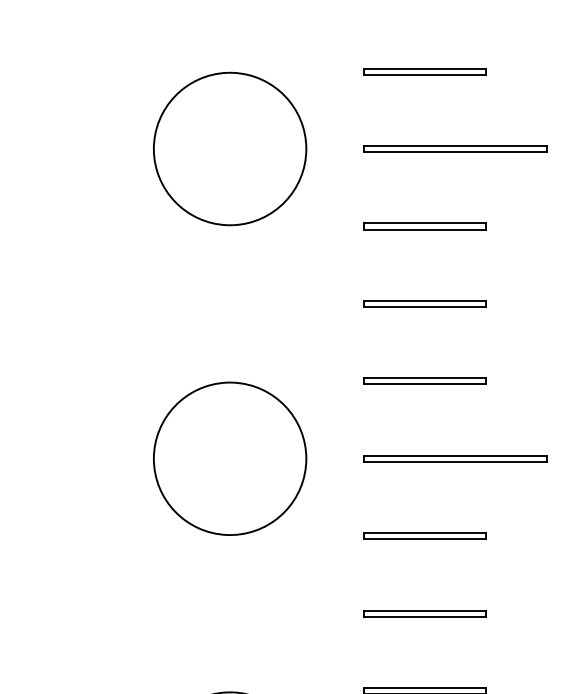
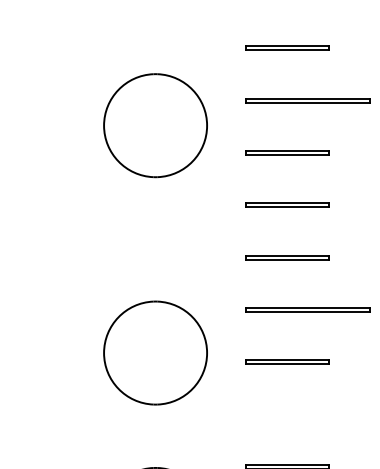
part: (229, 148) -> (155, 125), moved
part: (229, 457) -> (155, 352), moved
part: (425, 613) -> (287, 414), removed

